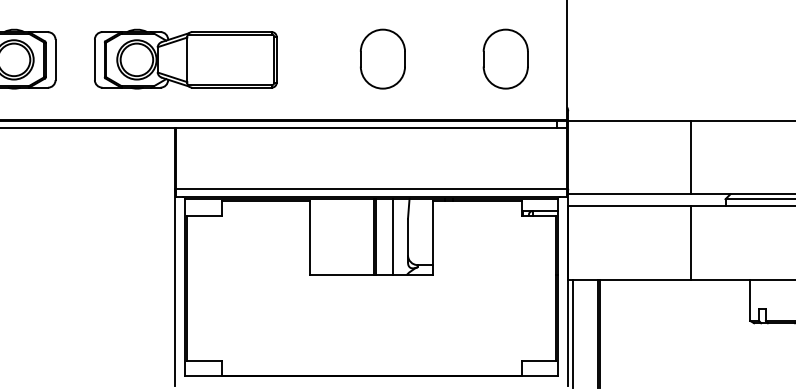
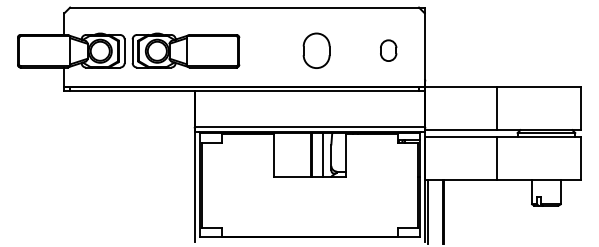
part: (184, 58) -> (185, 50), moved
part: (505, 58) -> (388, 50), size x0.6

